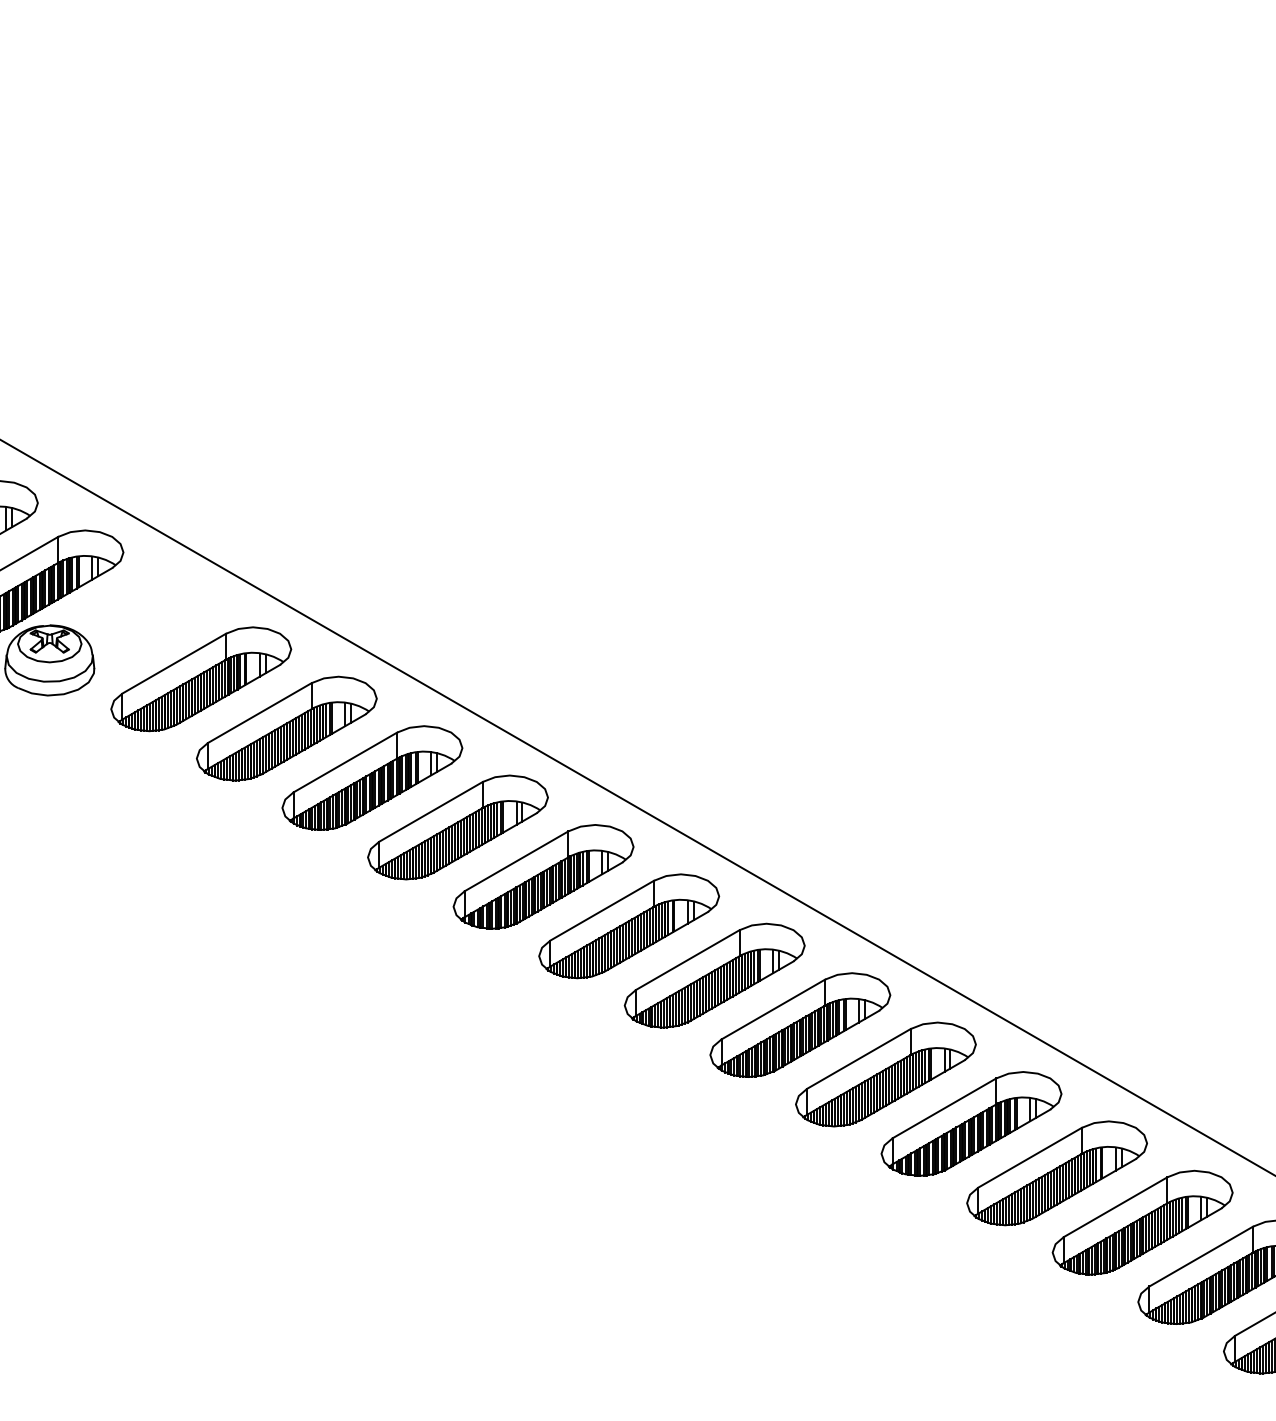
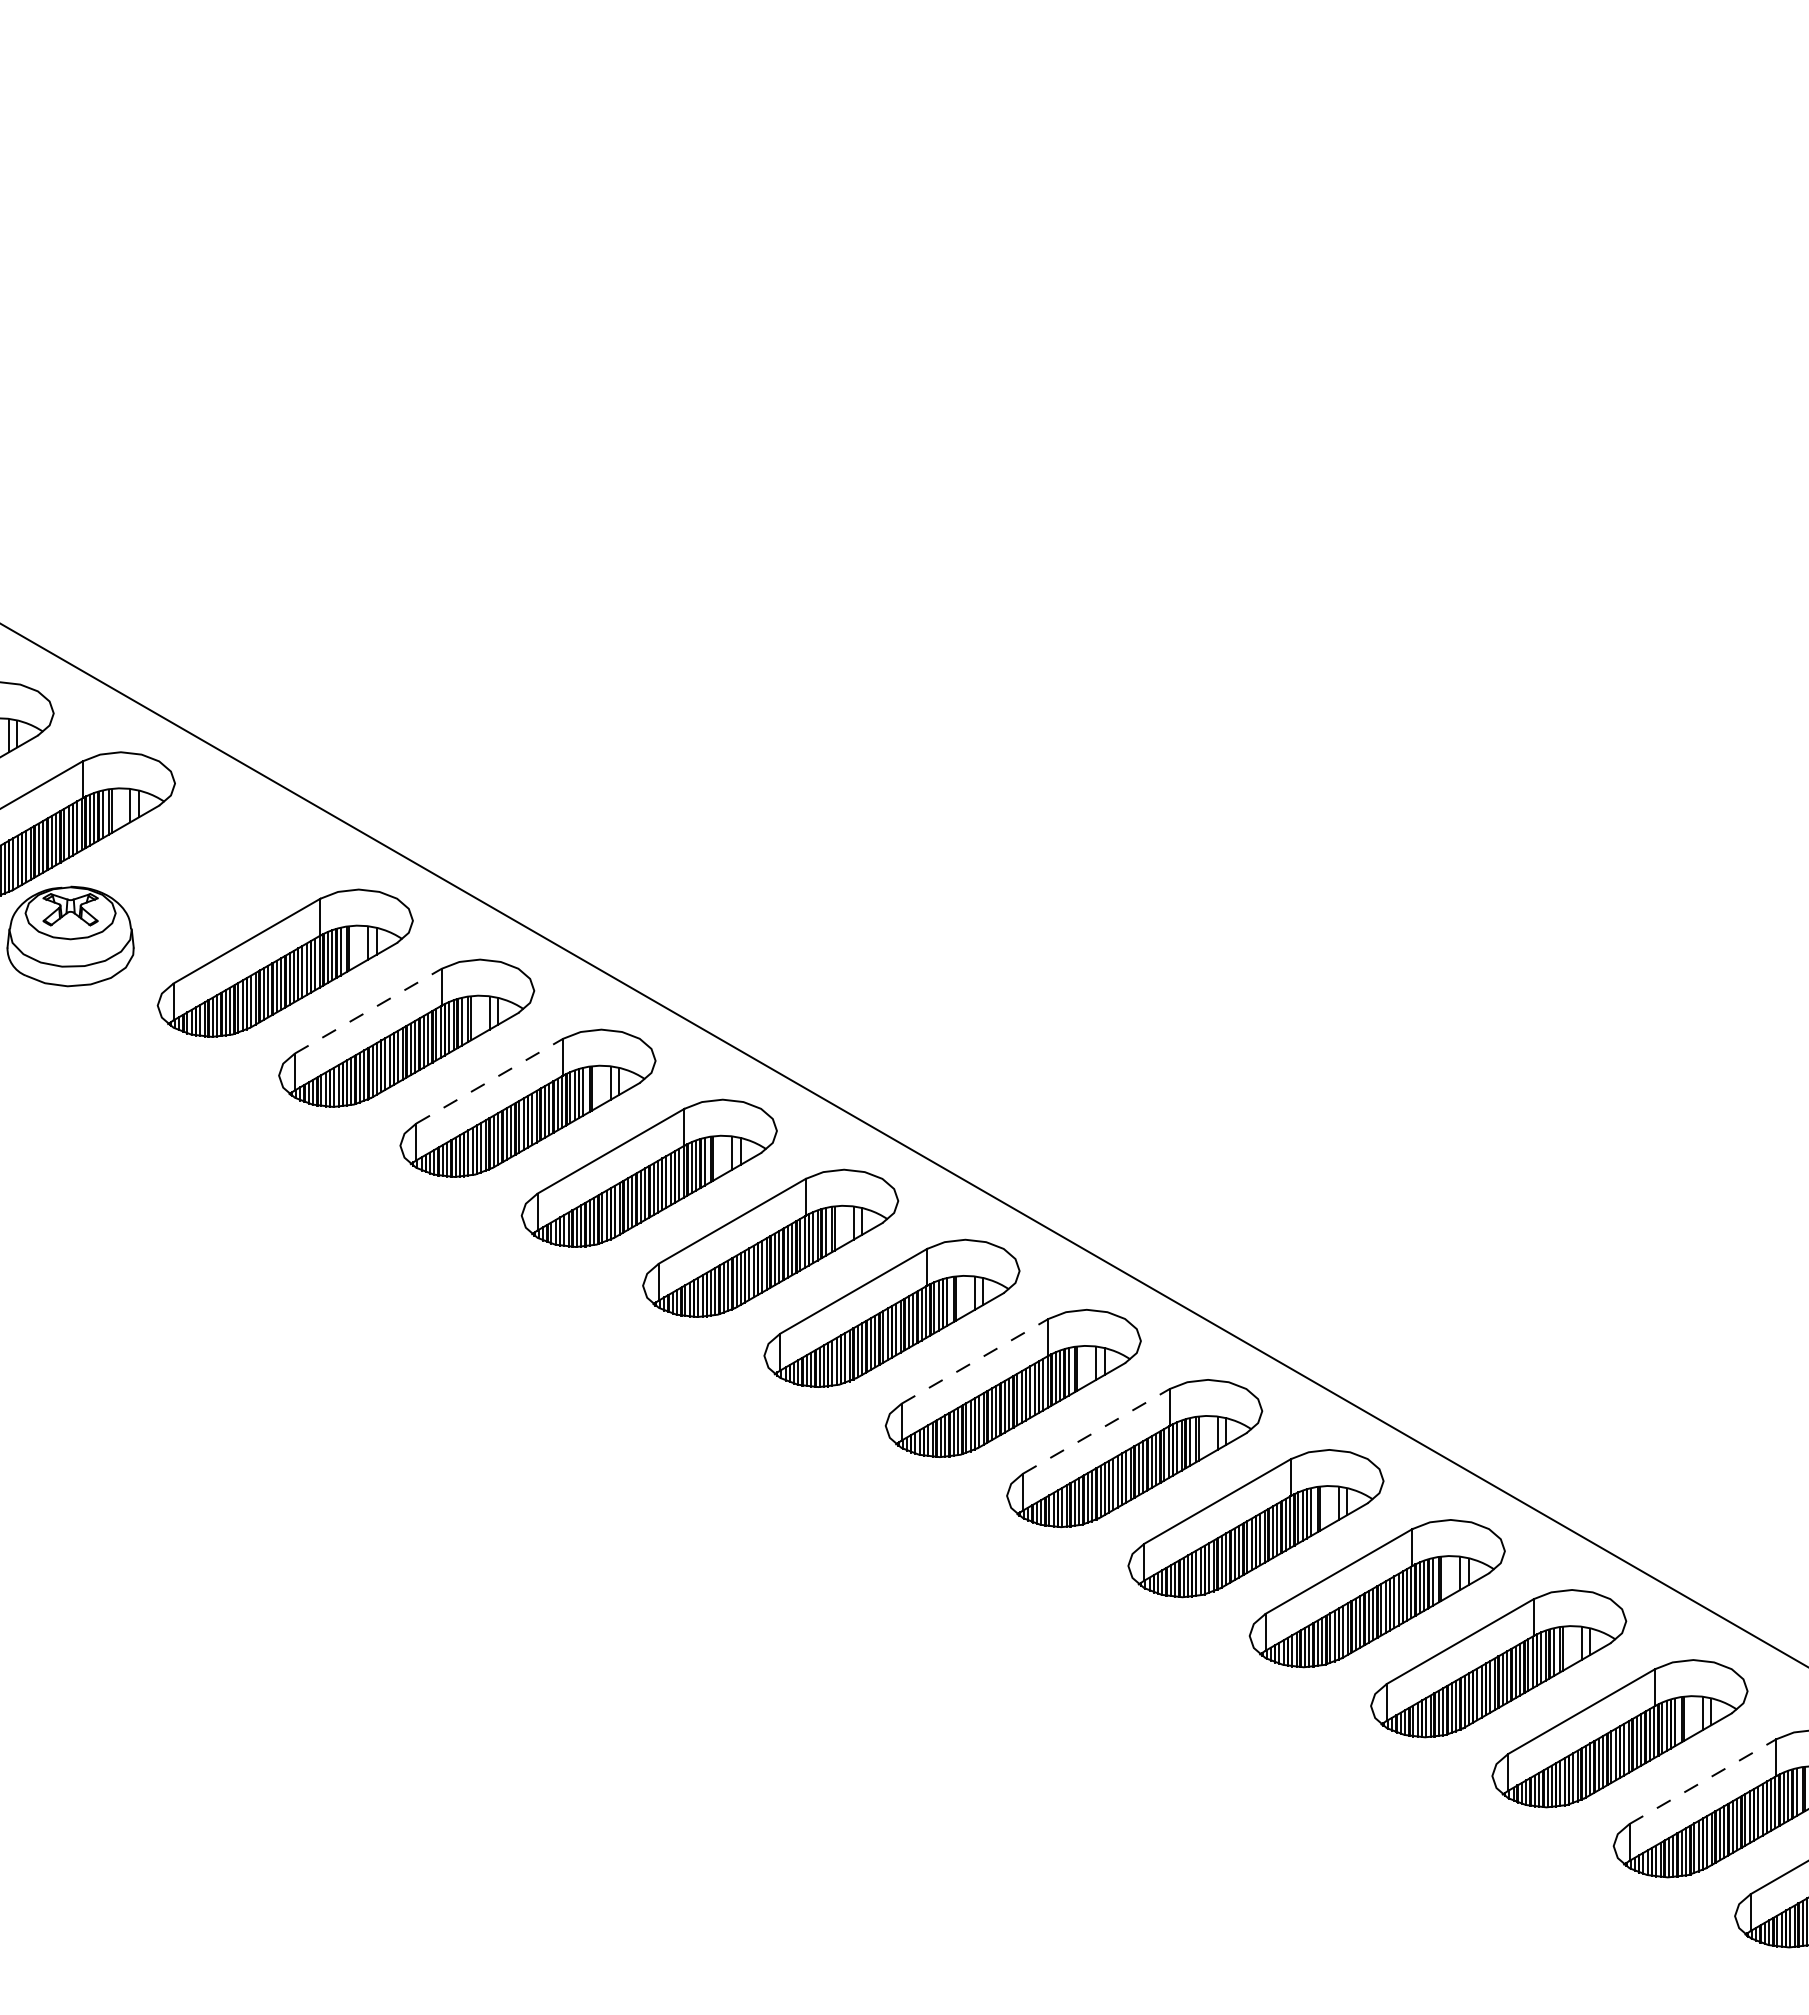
line: (259, 713) -> (368, 1011), solid -> dashed
line: (345, 762) -> (489, 1081), solid -> dashed
line: (688, 960) -> (975, 1361), solid -> dashed
line: (773, 1009) -> (1096, 1431), solid -> dashed
line: (1201, 1256) -> (1703, 1781), solid -> dashed

